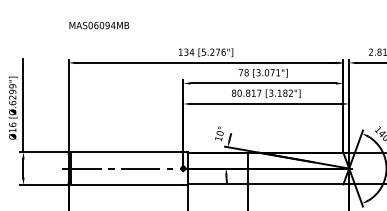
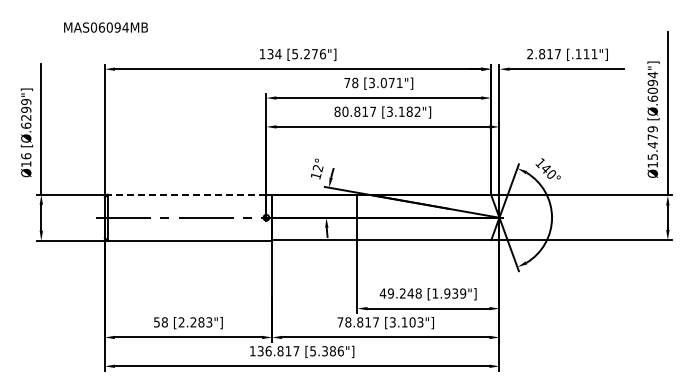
text: (98, 25) -> (105, 27), moved
text: (219, 133) -> (317, 168), 10° -> 12°
line: (126, 152) -> (186, 194), solid -> dashed

